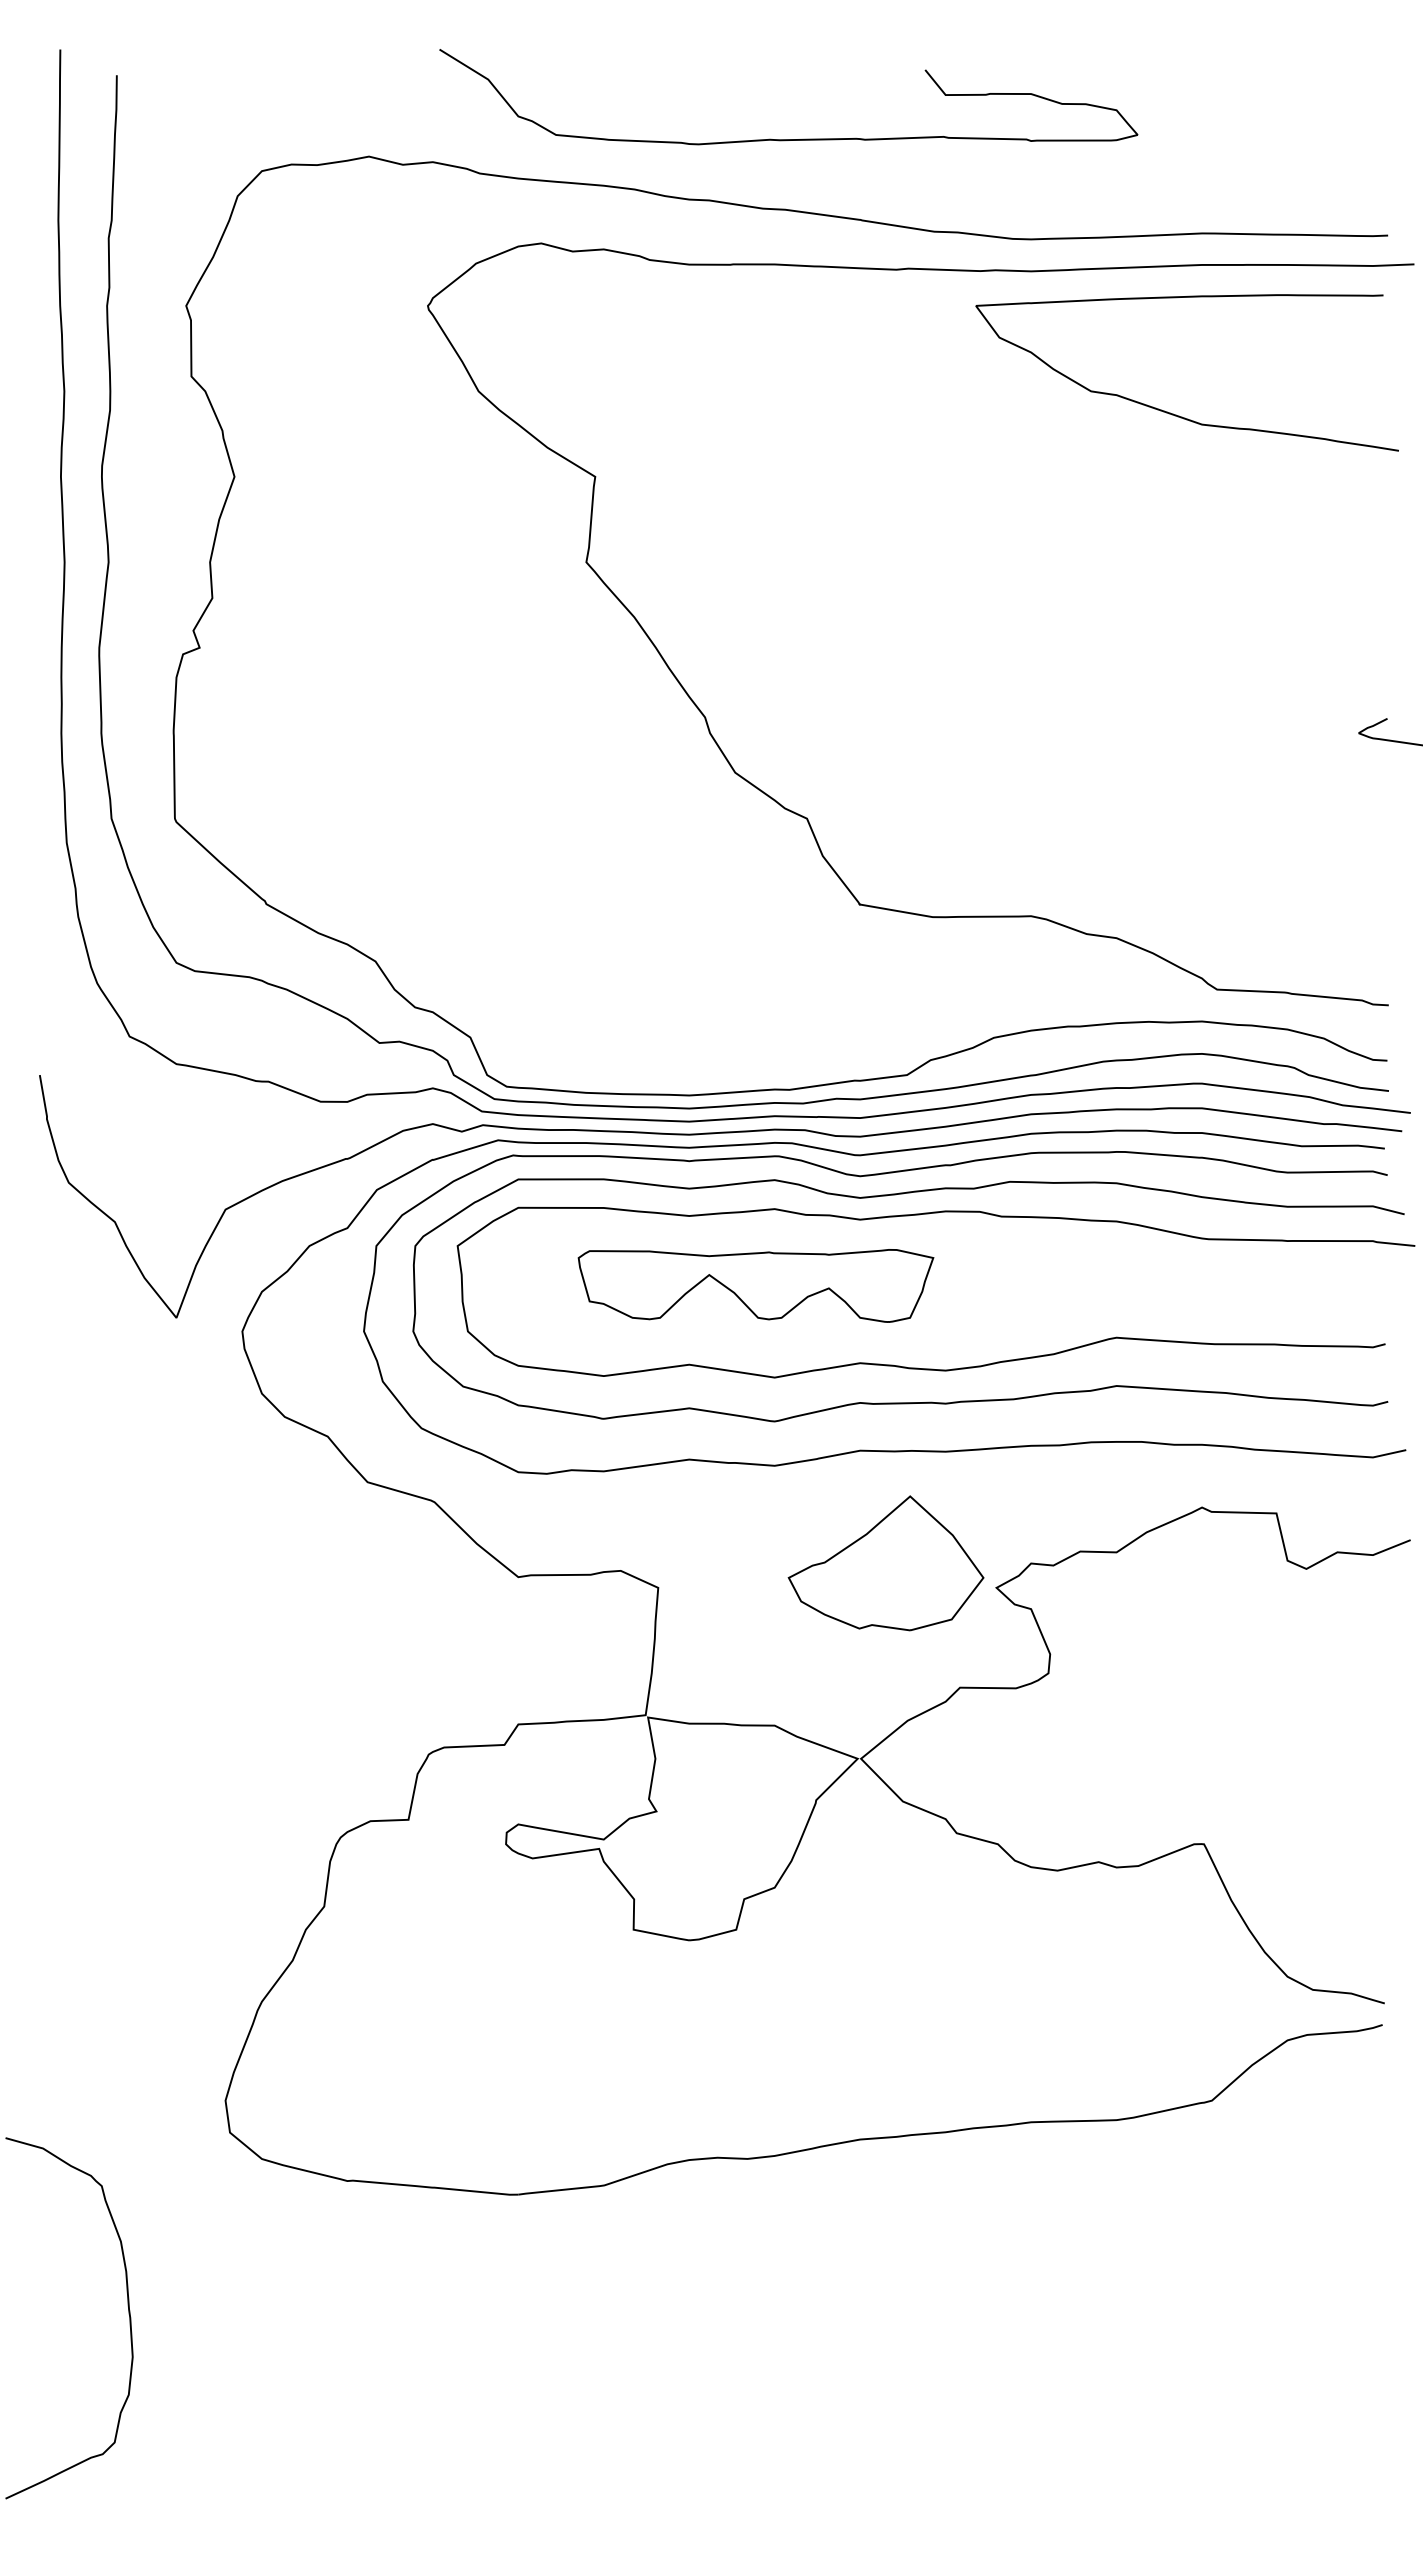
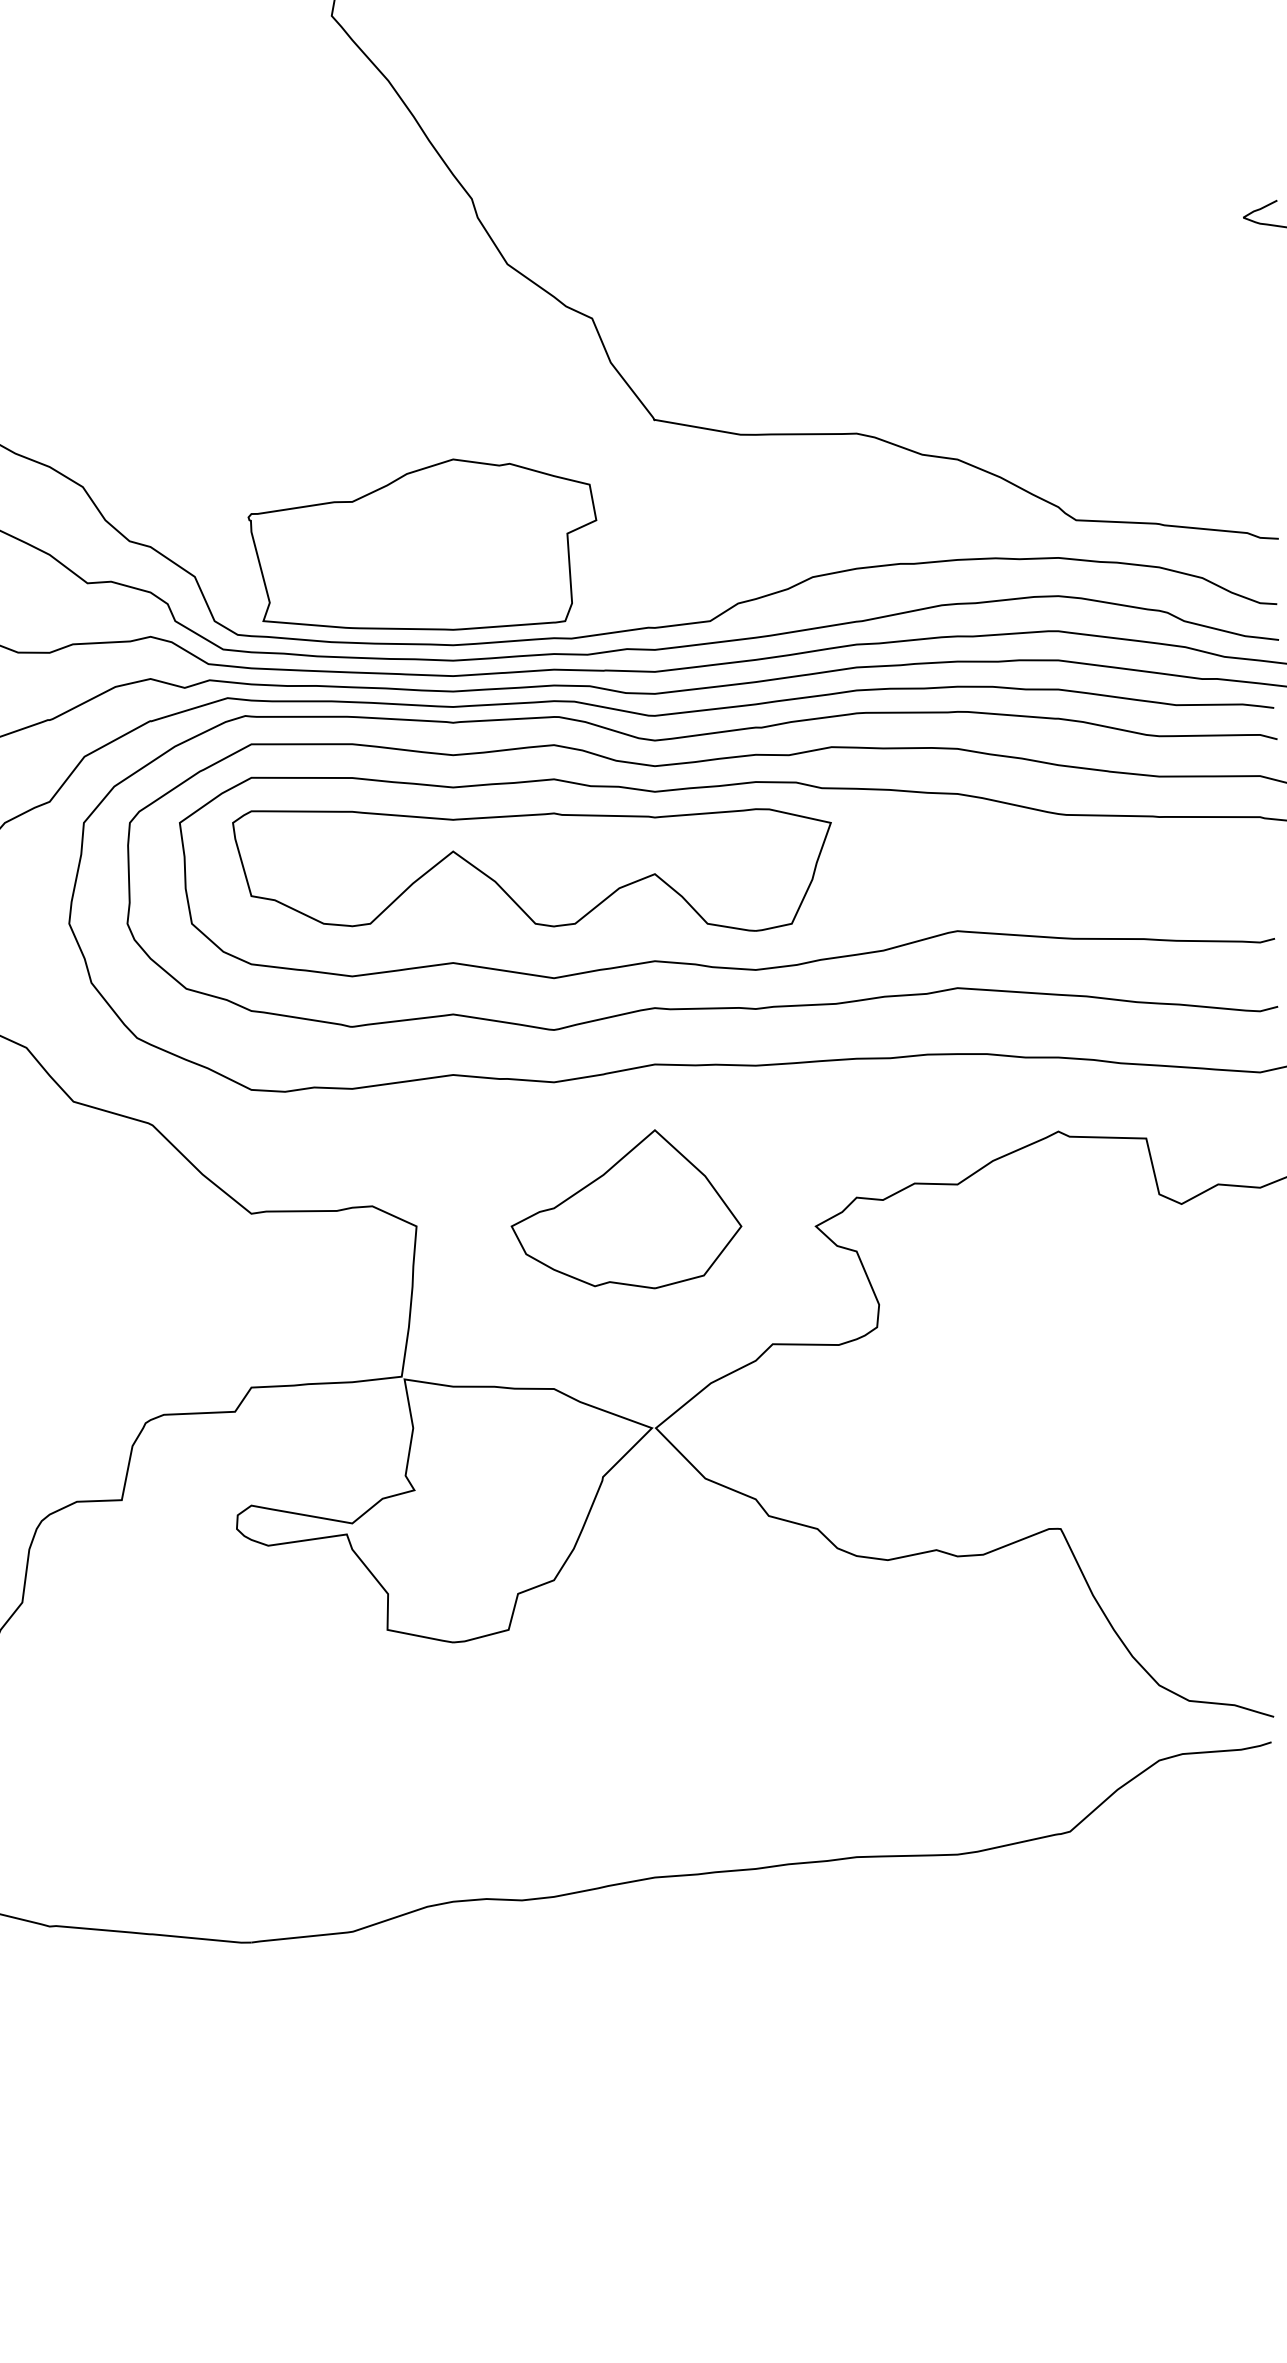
part: (663, 1010) -> (422, 544), added
part: (755, 1285) -> (531, 869), size x1.43
part: (885, 1563) -> (625, 1209), moved

